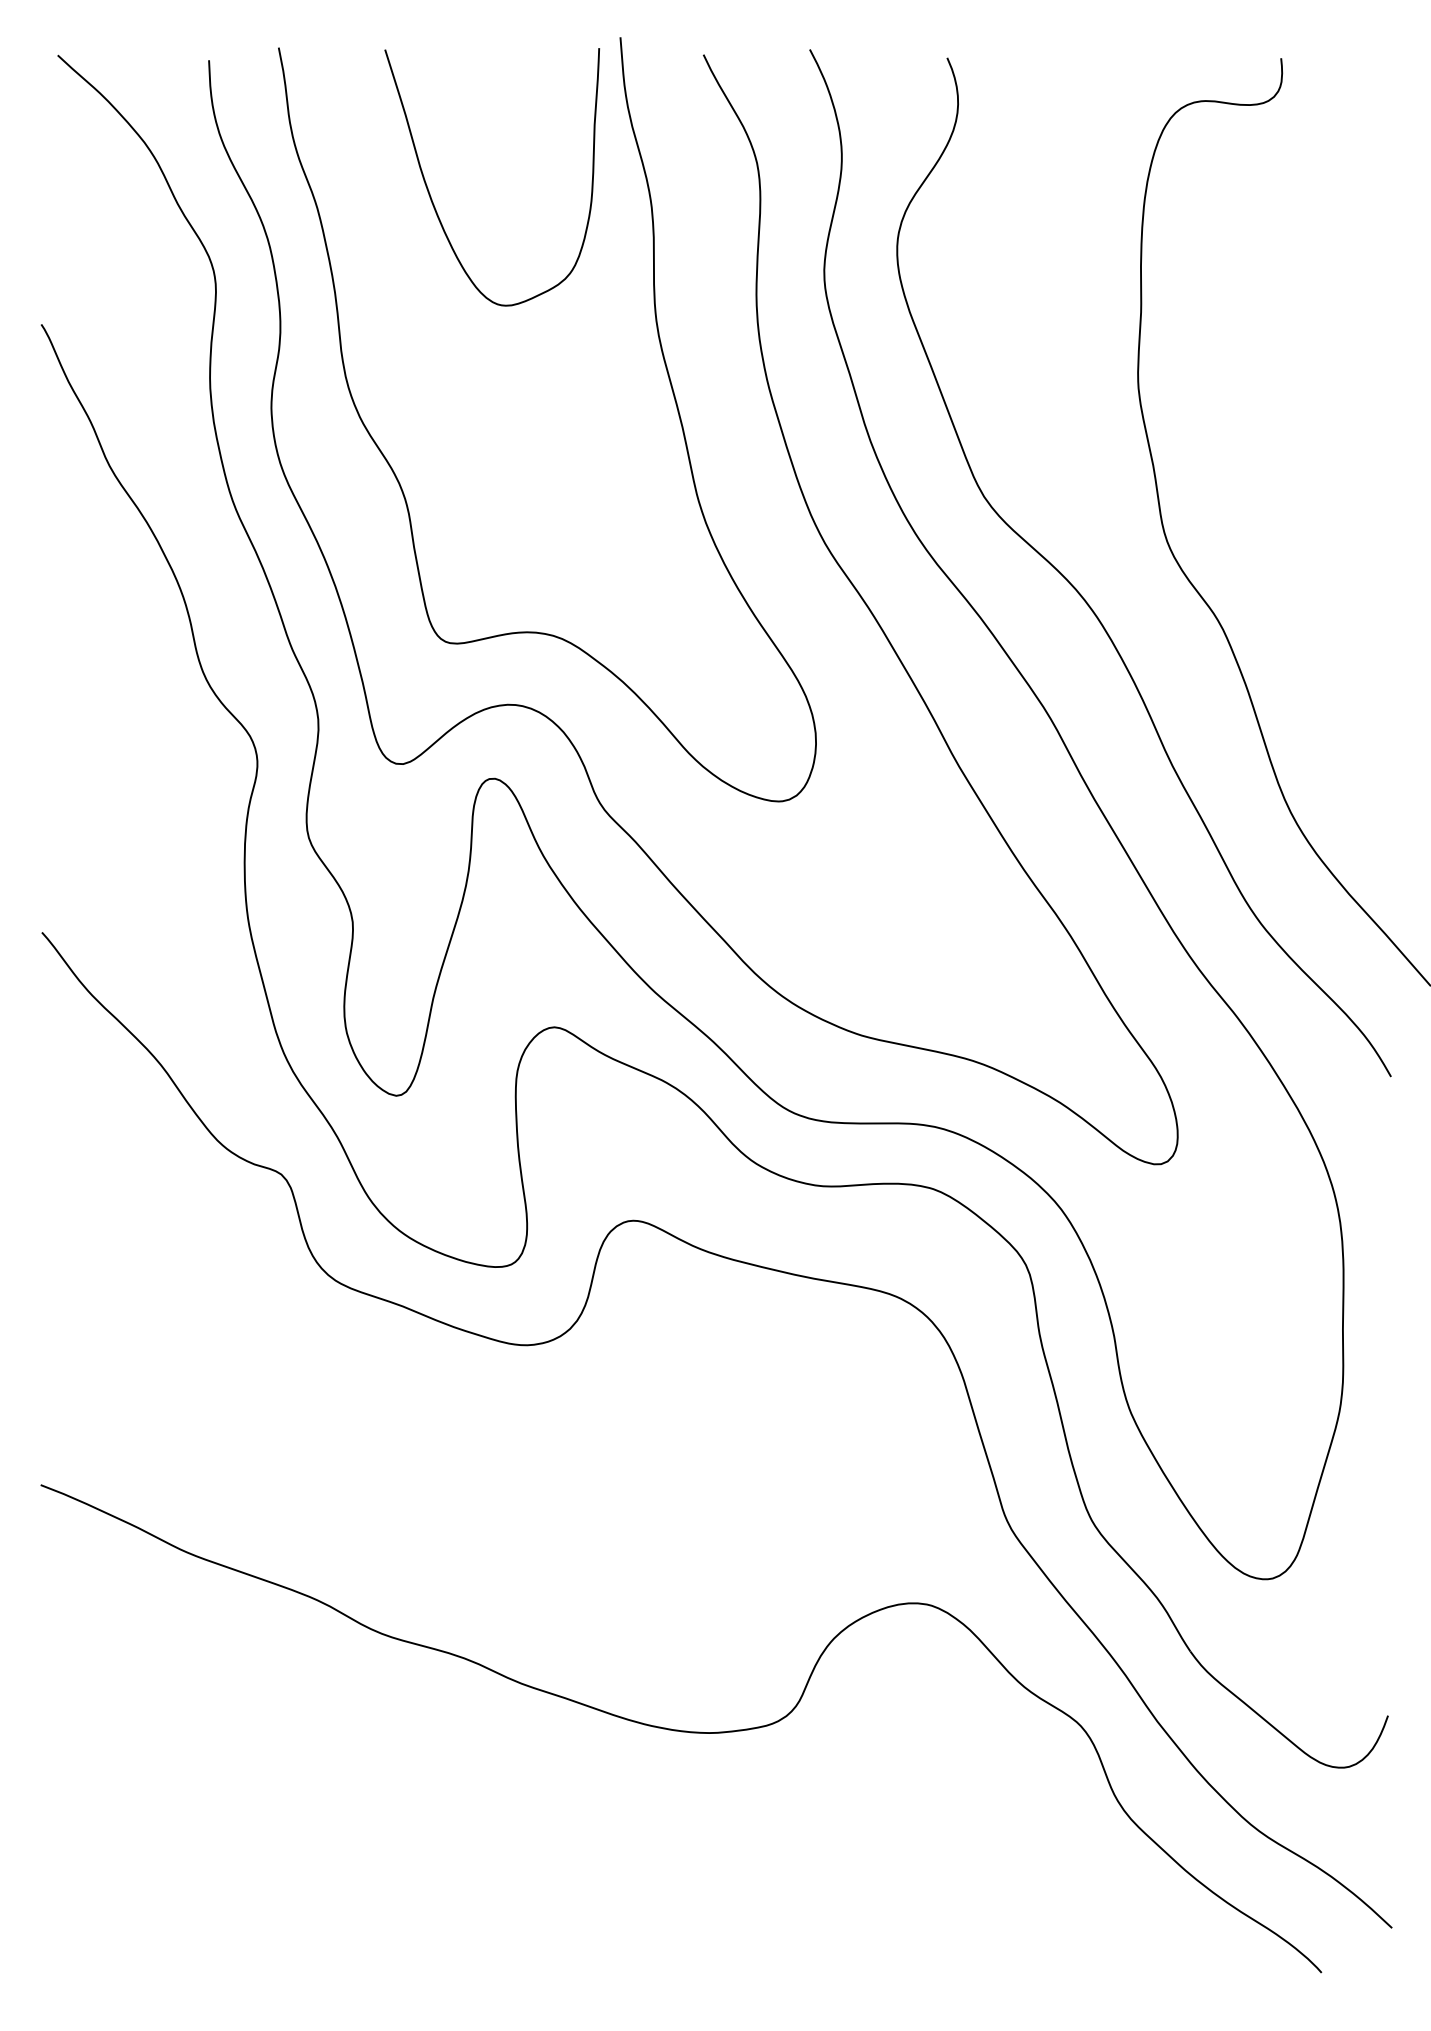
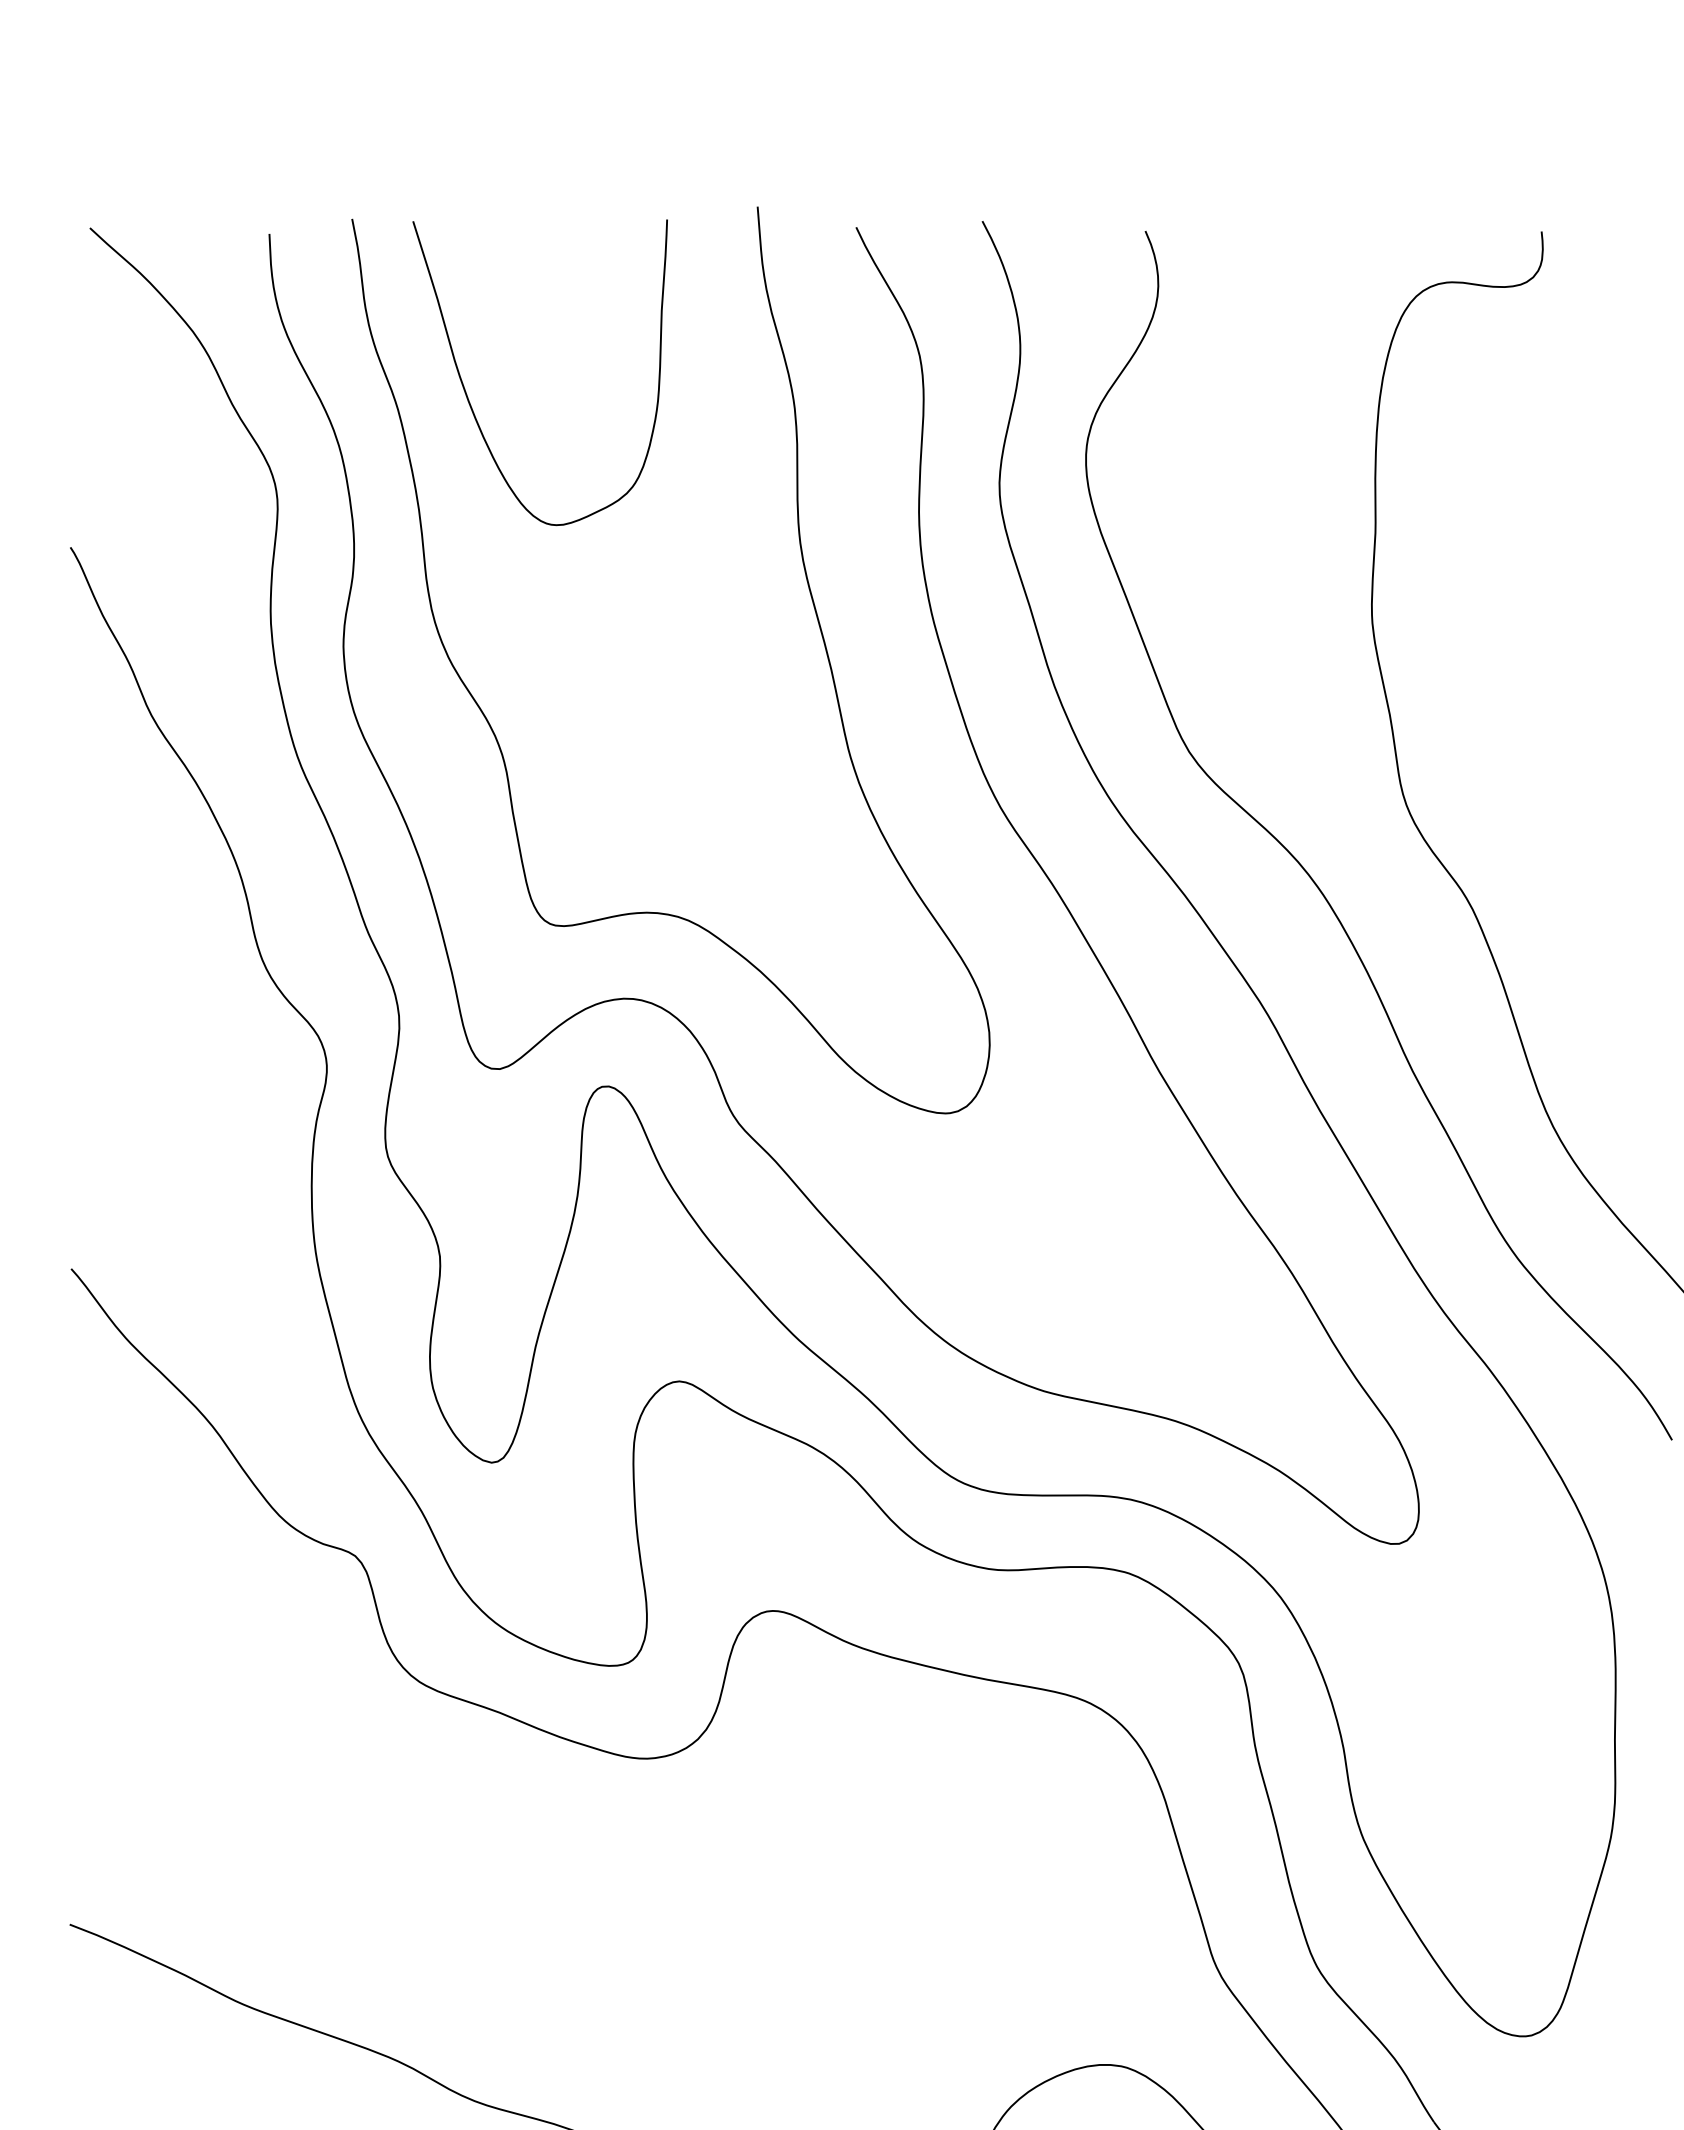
curve: (431, 196) -> (468, 395), moved

